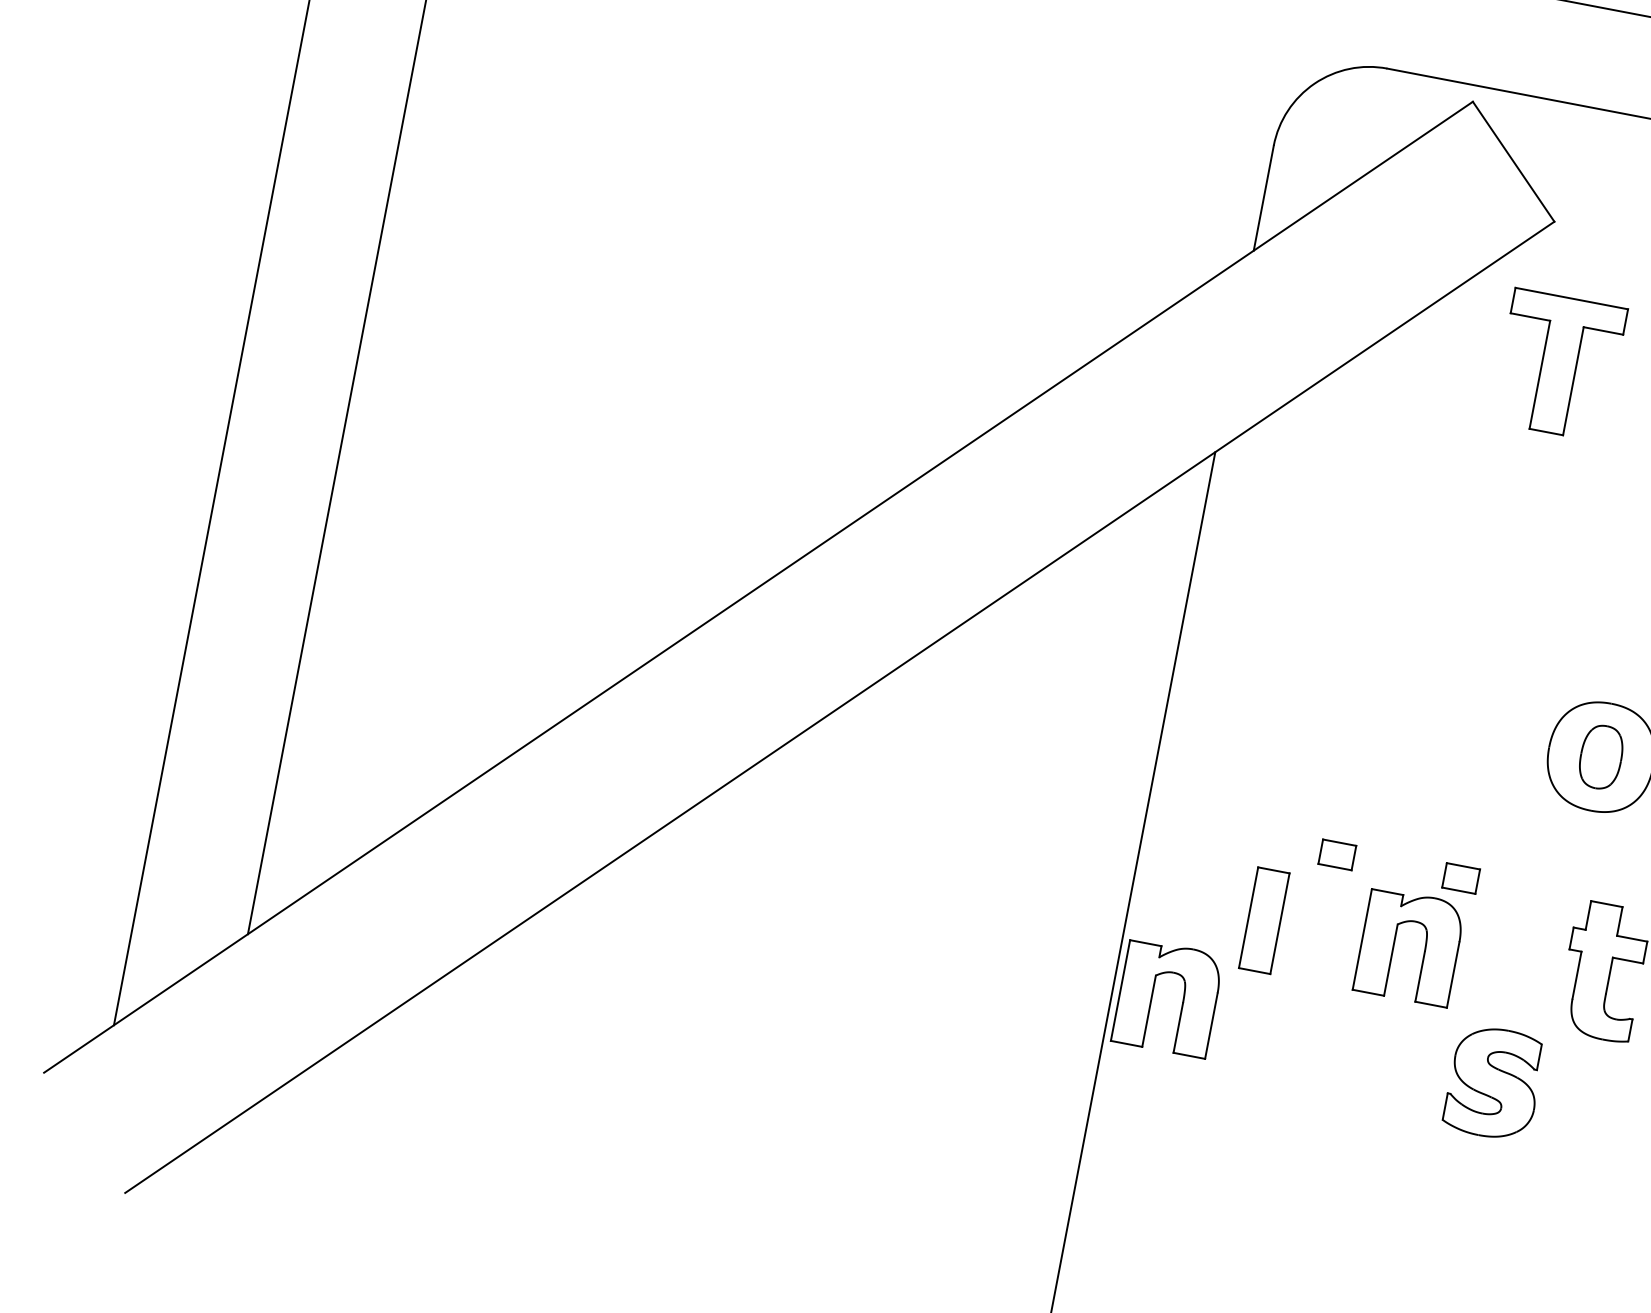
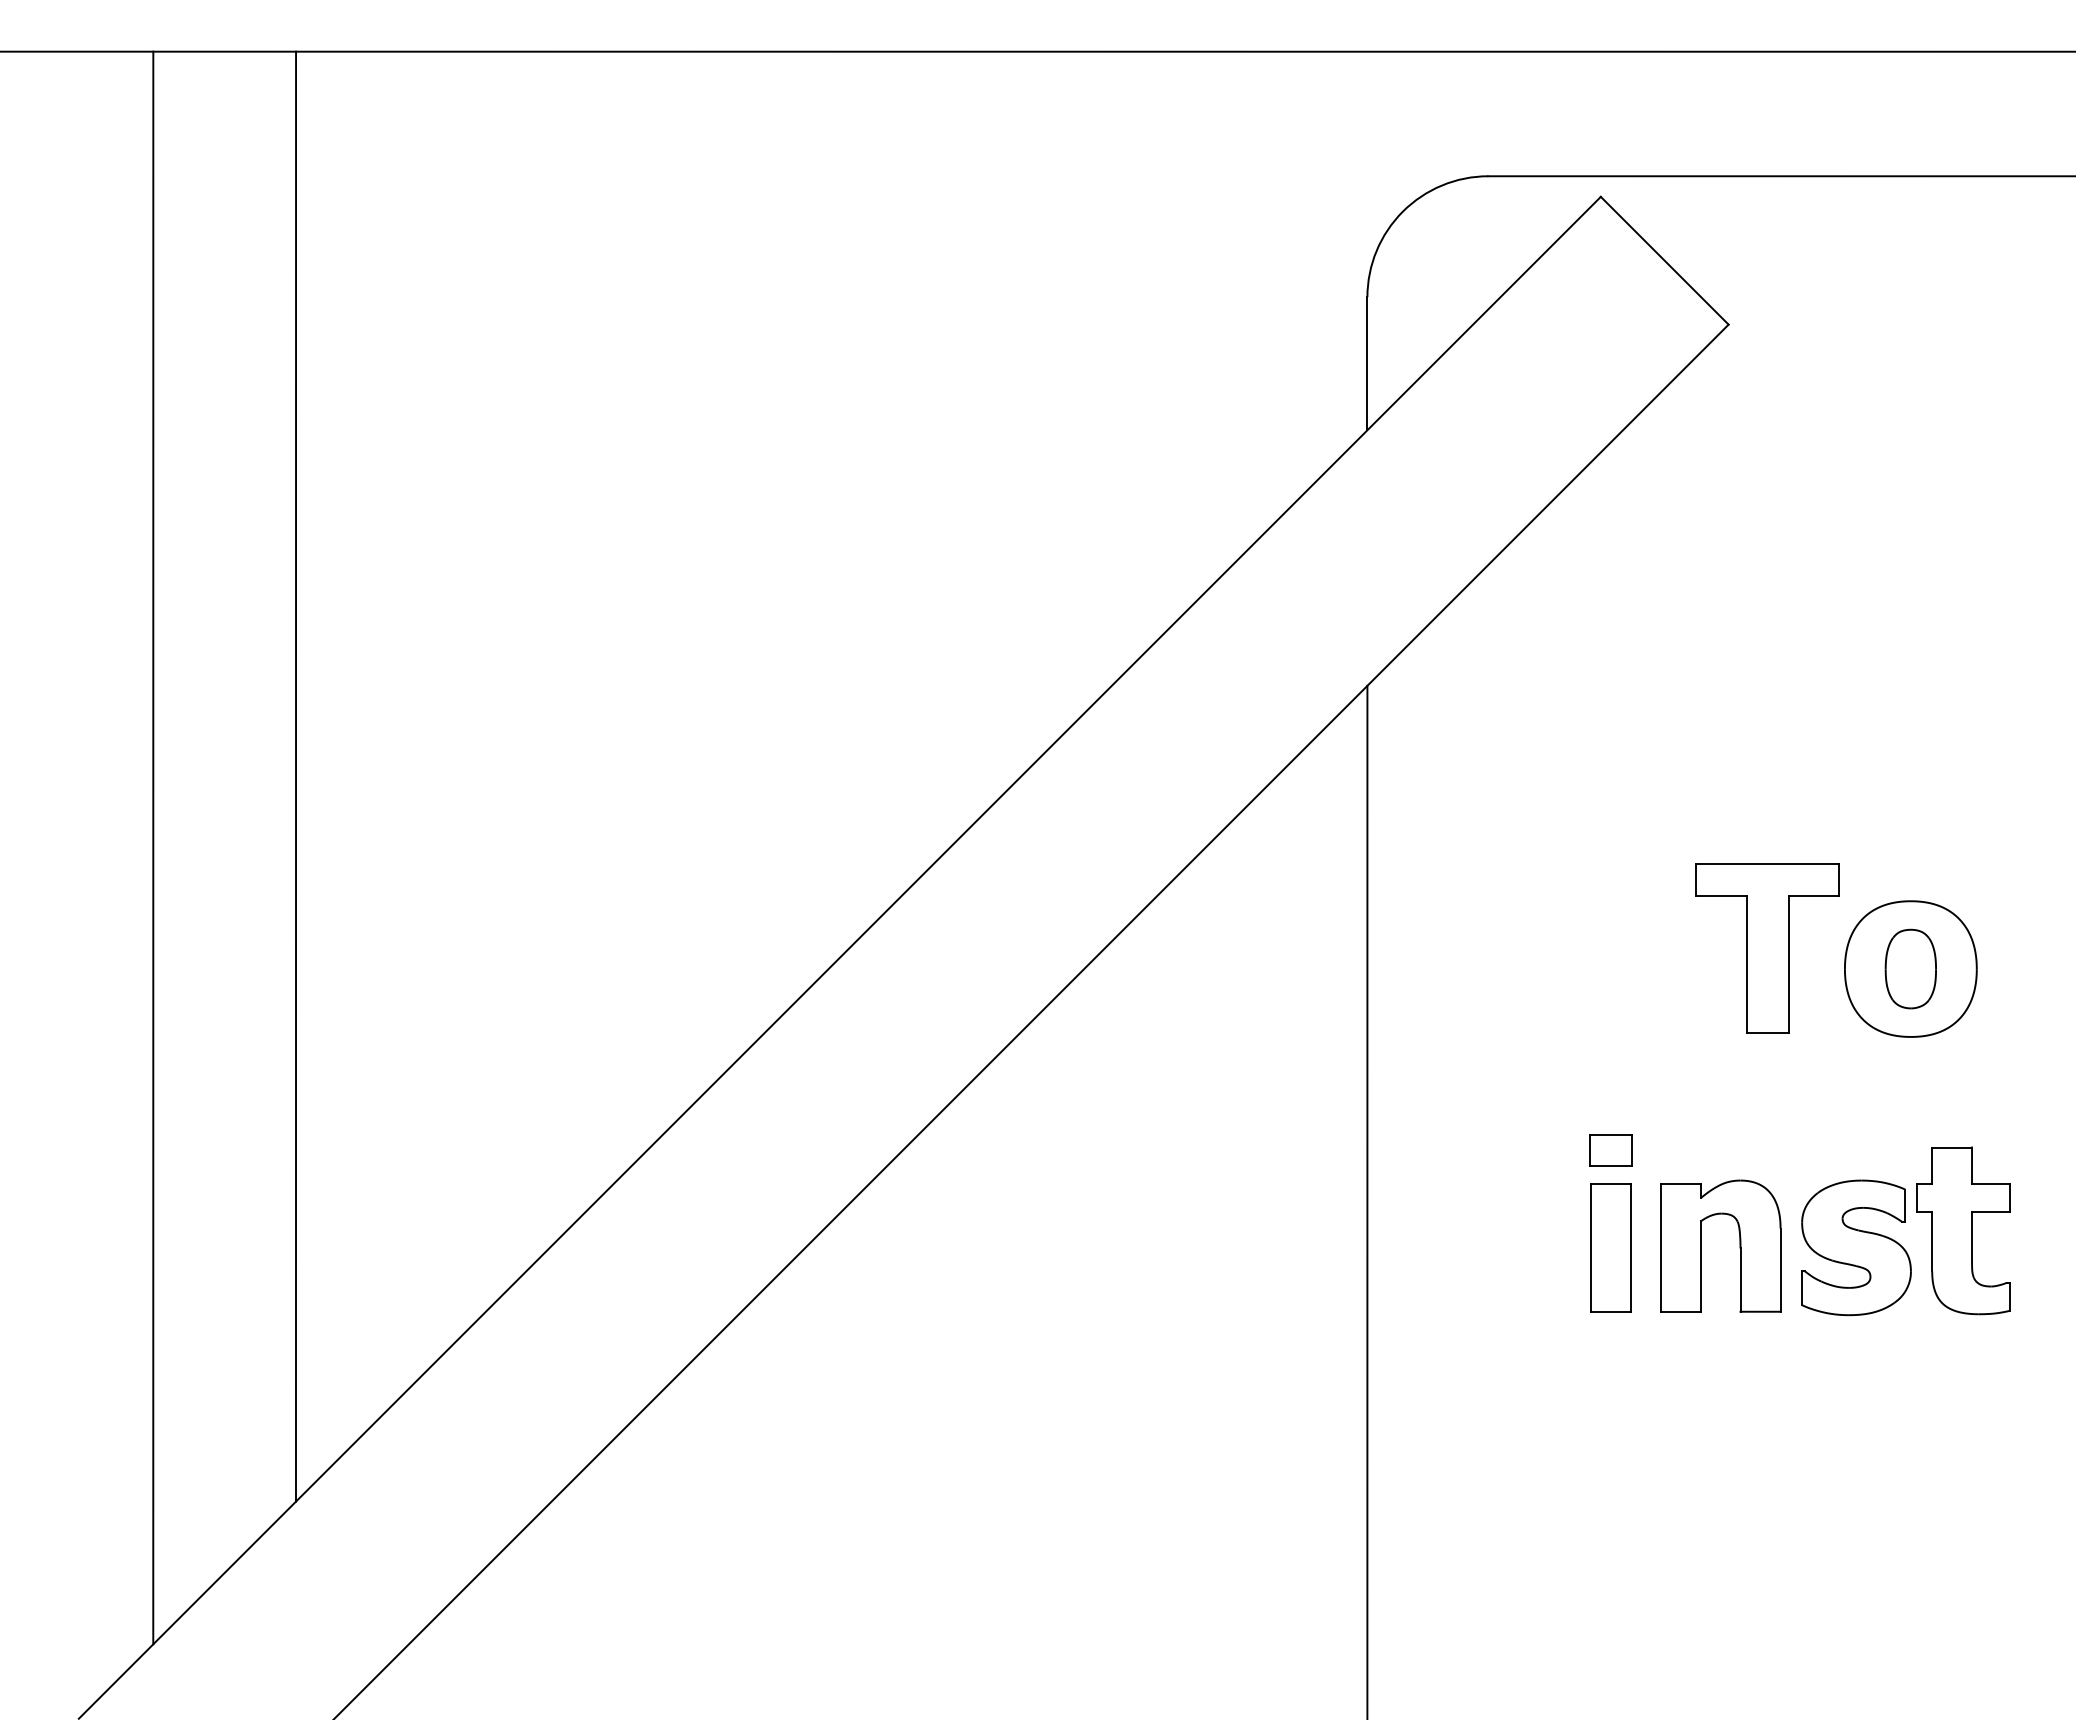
part: (1558, 365) -> (1767, 948), moved
part: (1460, 878) -> (1767, 1150), removed
part: (1264, 920) -> (1610, 1247), moved
part: (1152, 994) -> (1417, 1364), removed
part: (1494, 1082) -> (1856, 1247), moved

